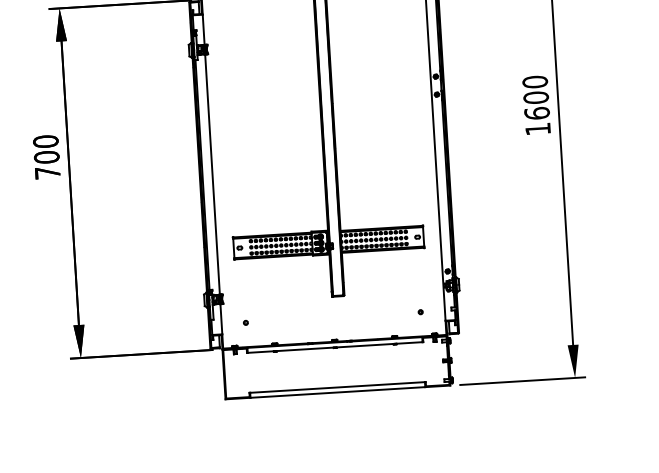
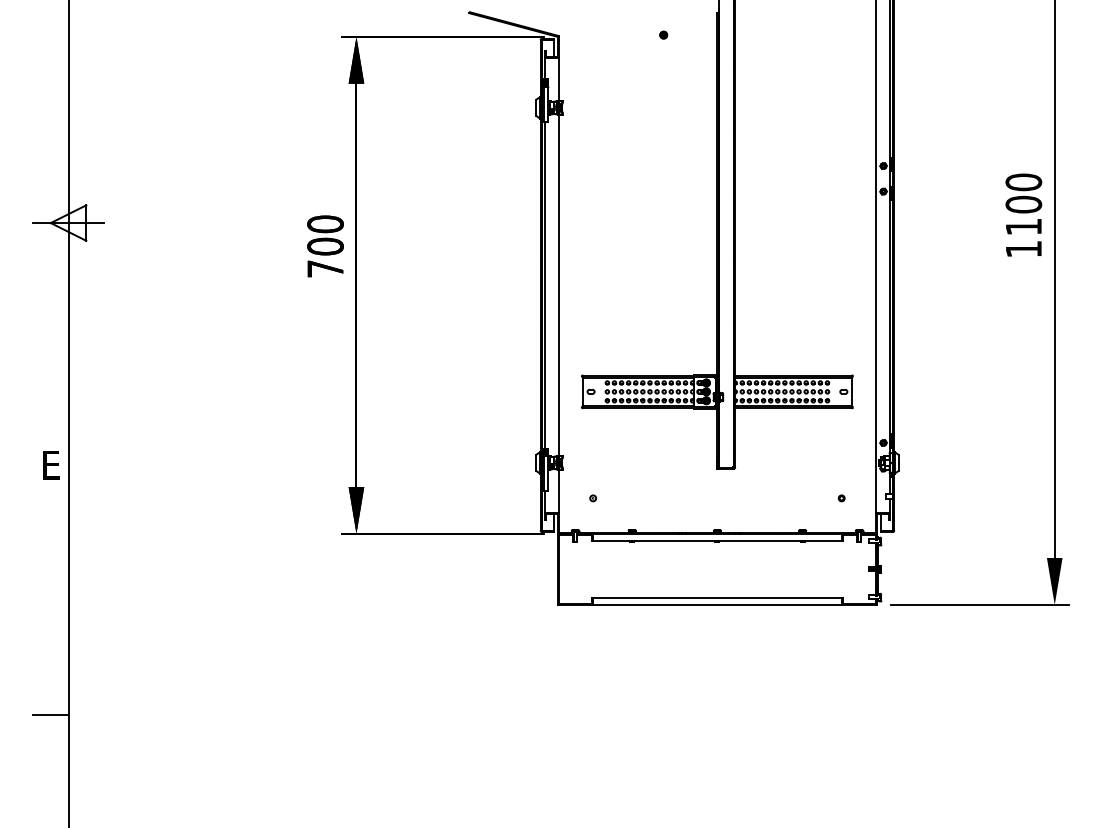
text: (536, 113) -> (1023, 226), 1600 -> 1100

